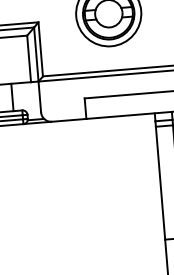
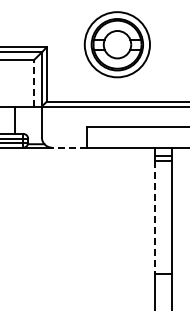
line: (29, 58) -> (34, 82), solid -> dashed
line: (68, 120) -> (68, 147), solid -> dashed
line: (160, 182) -> (155, 217), solid -> dashed

